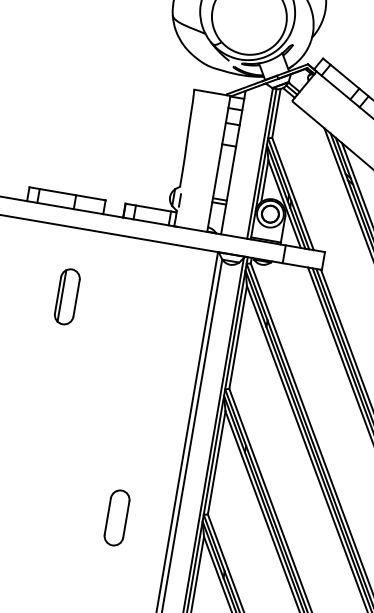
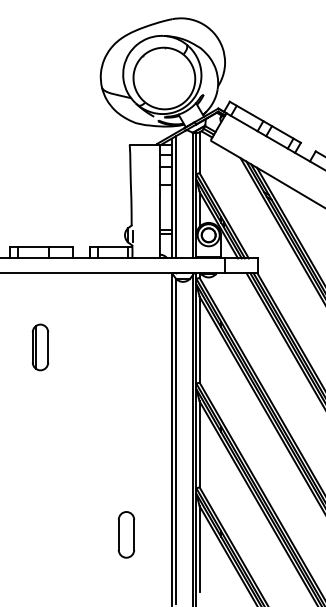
line: (238, 162) -> (175, 197), added
part: (67, 296) -> (40, 347), moved
part: (117, 517) -> (126, 534), moved

